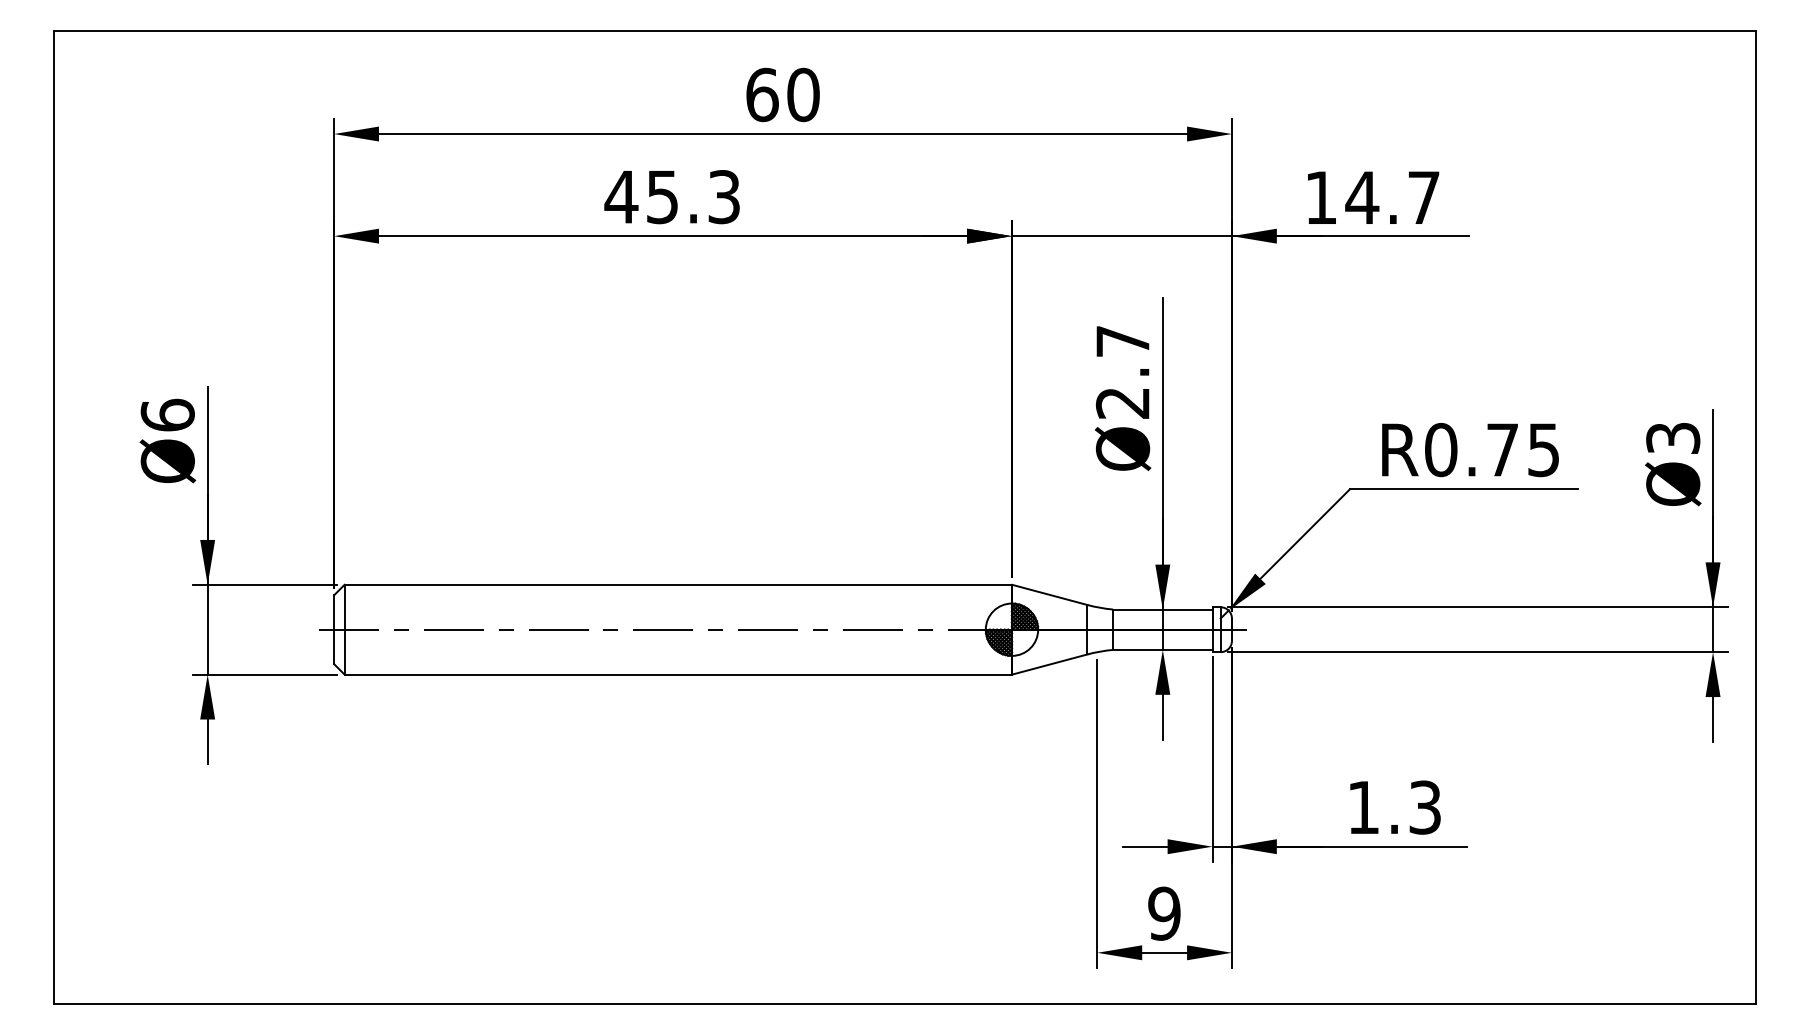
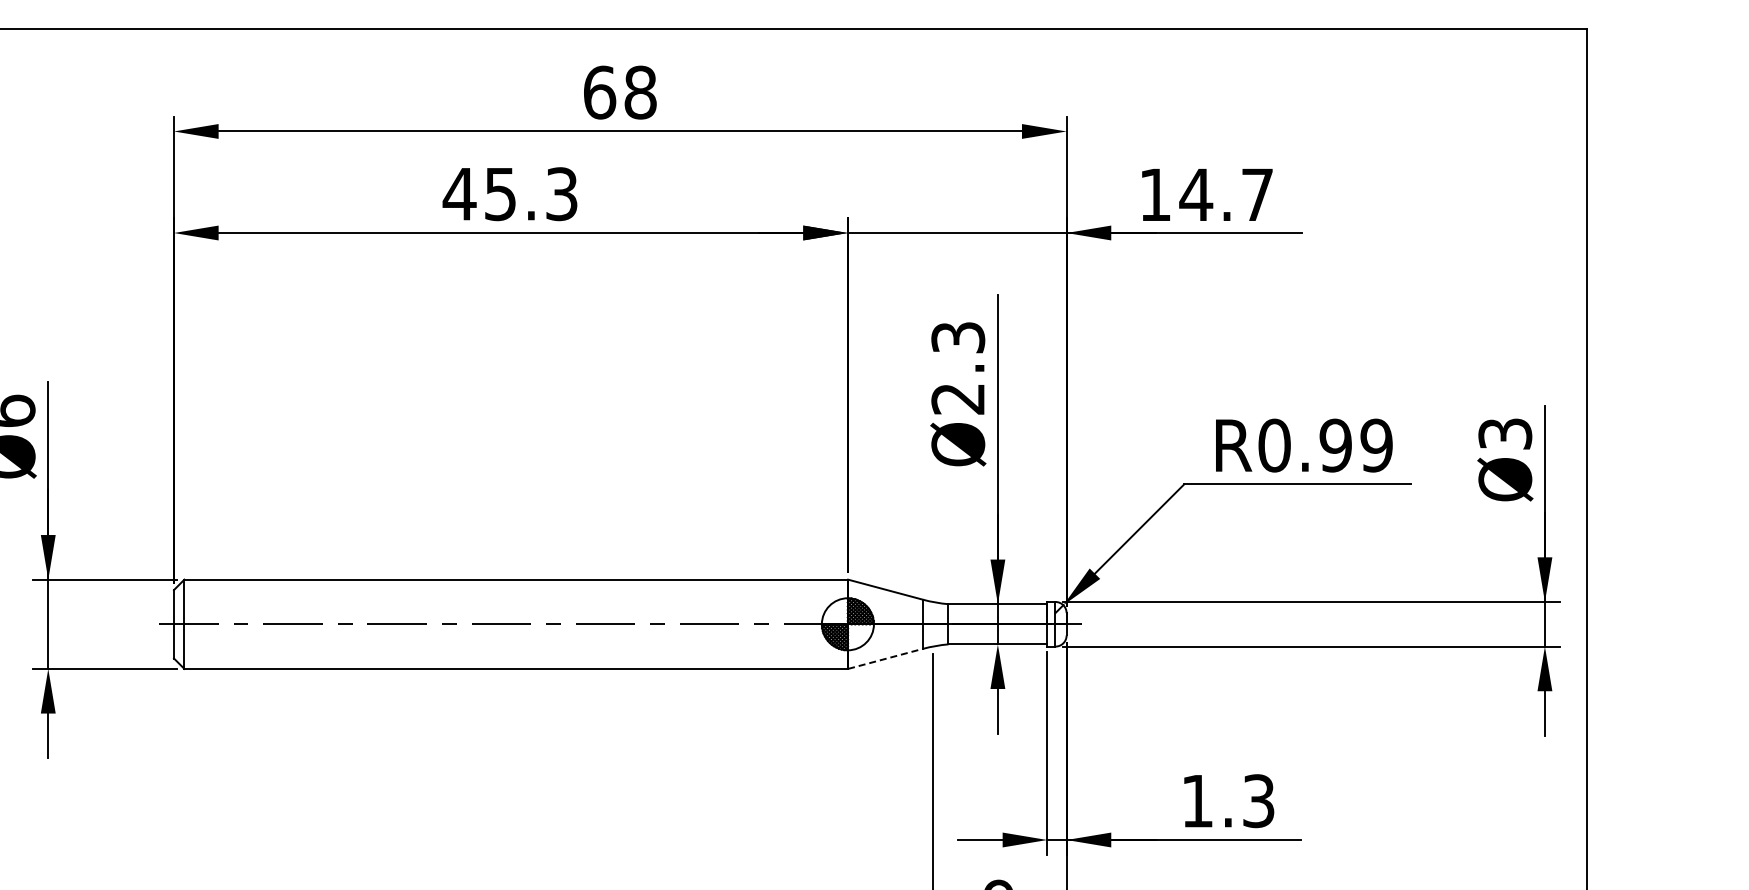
text: (803, 94) -> (640, 92), 60 -> 68
text: (1122, 341) -> (957, 337), Ø2.7 -> Ø2.3
text: (1522, 449) -> (1355, 445), R0.75 -> R0.99
line: (1049, 664) -> (885, 658), solid -> dashed

